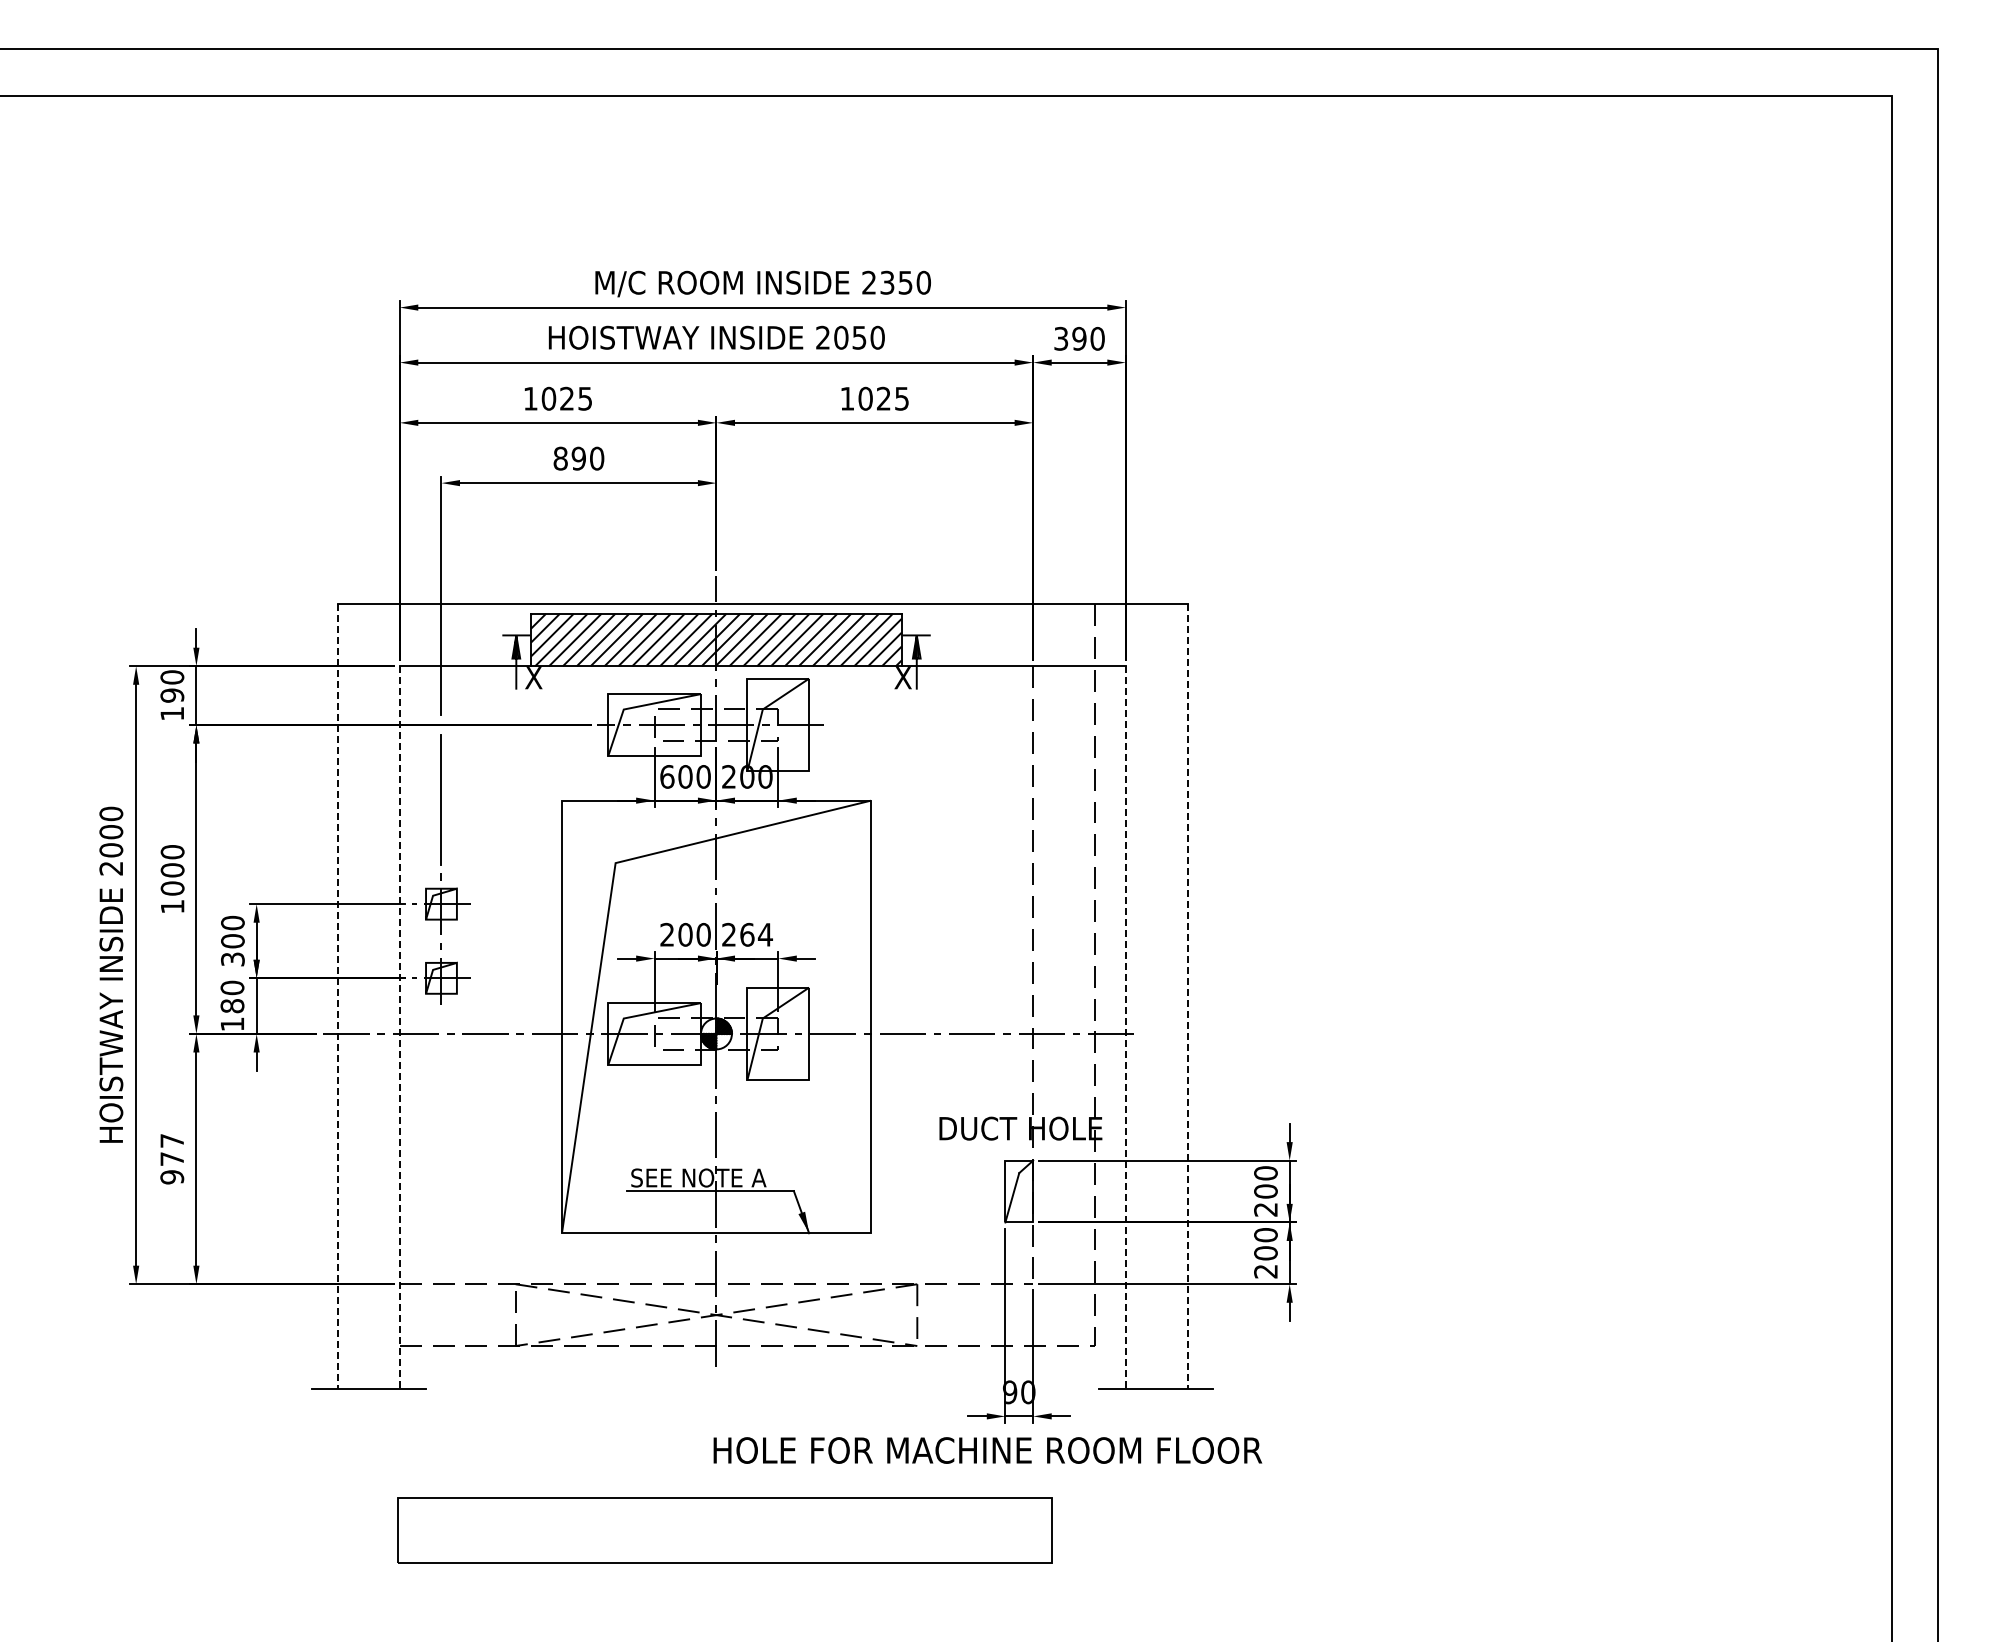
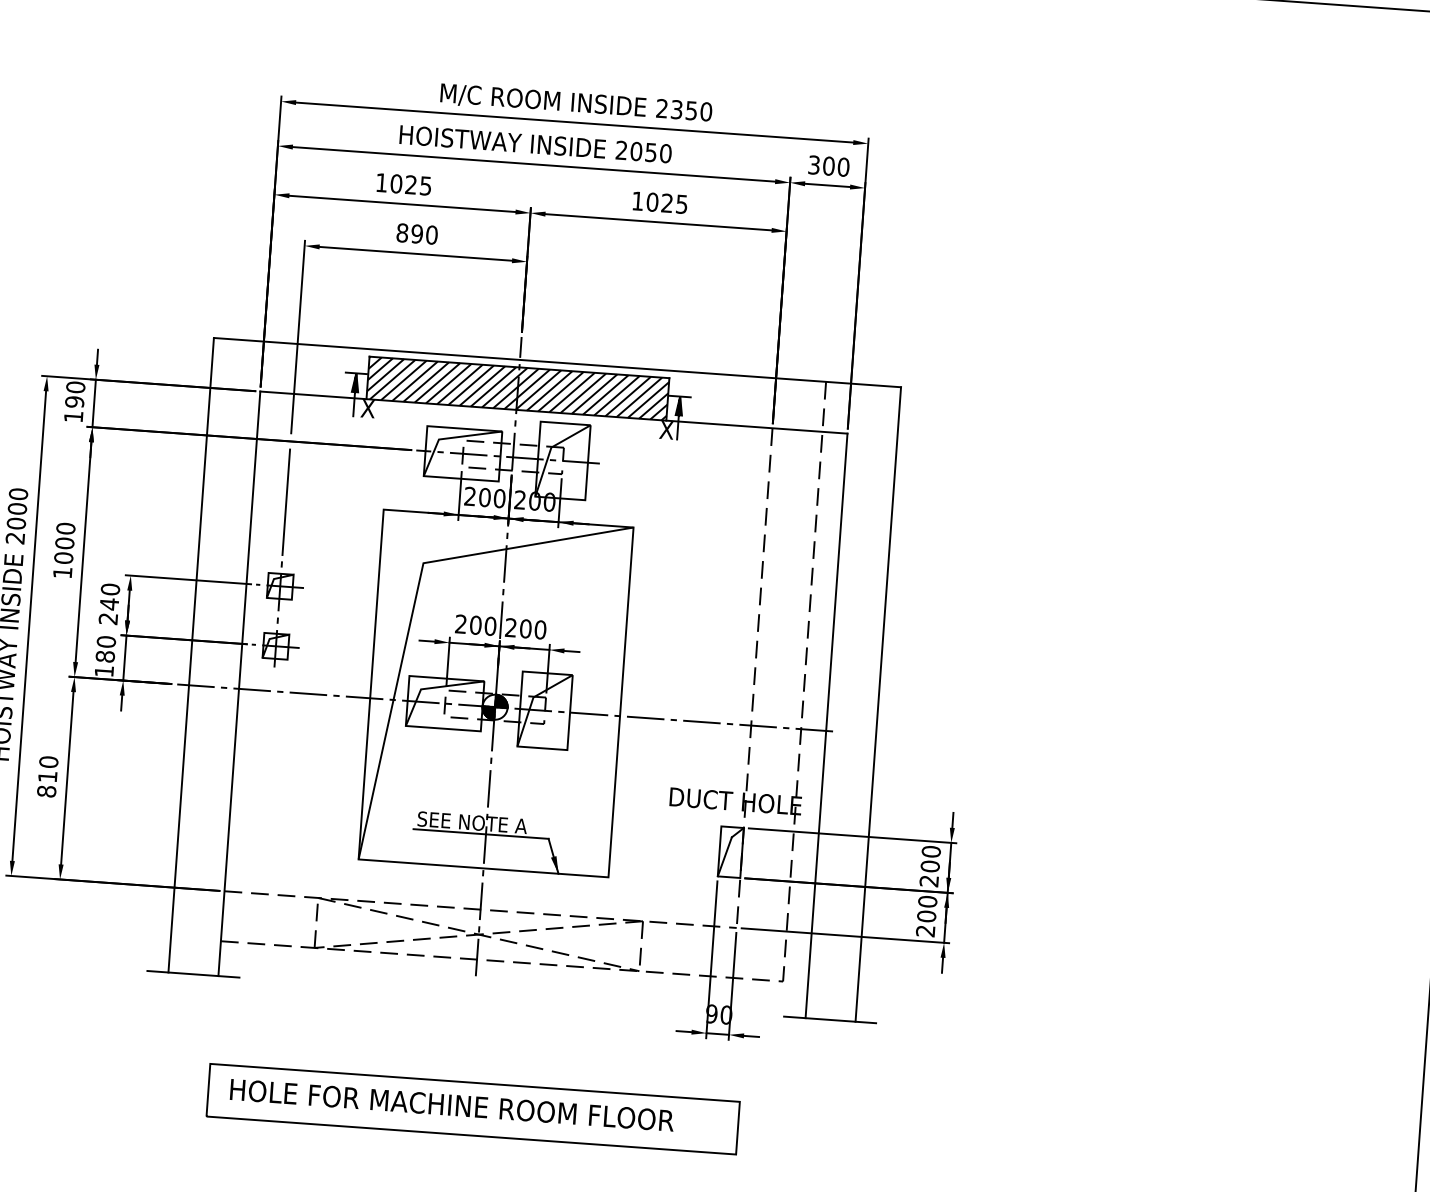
text: (1079, 338) -> (828, 165), 390 -> 300
text: (667, 776) -> (470, 496), 600 -> 200
text: (756, 934) -> (533, 629), 264 -> 200
text: (232, 949) -> (108, 610), 300 -> 240
line: (337, 997) -> (190, 655), dashed -> solid
line: (1187, 997) -> (878, 705), dashed -> solid
line: (399, 1028) -> (239, 684), dashed -> solid
line: (1125, 1028) -> (826, 726), dashed -> solid
text: (172, 1158) -> (48, 776), 977 -> 810
text: (987, 1450) -> (451, 1105), moved

